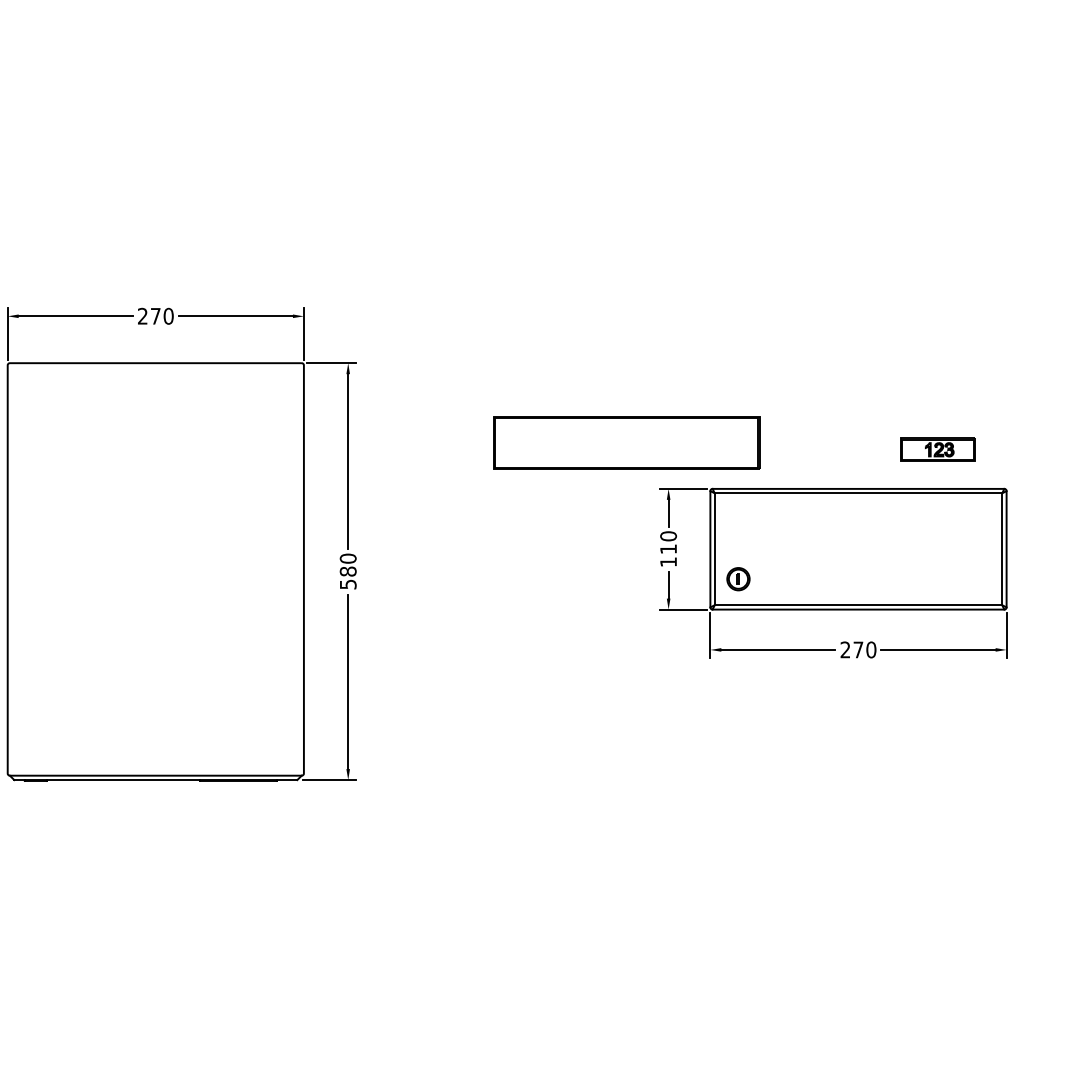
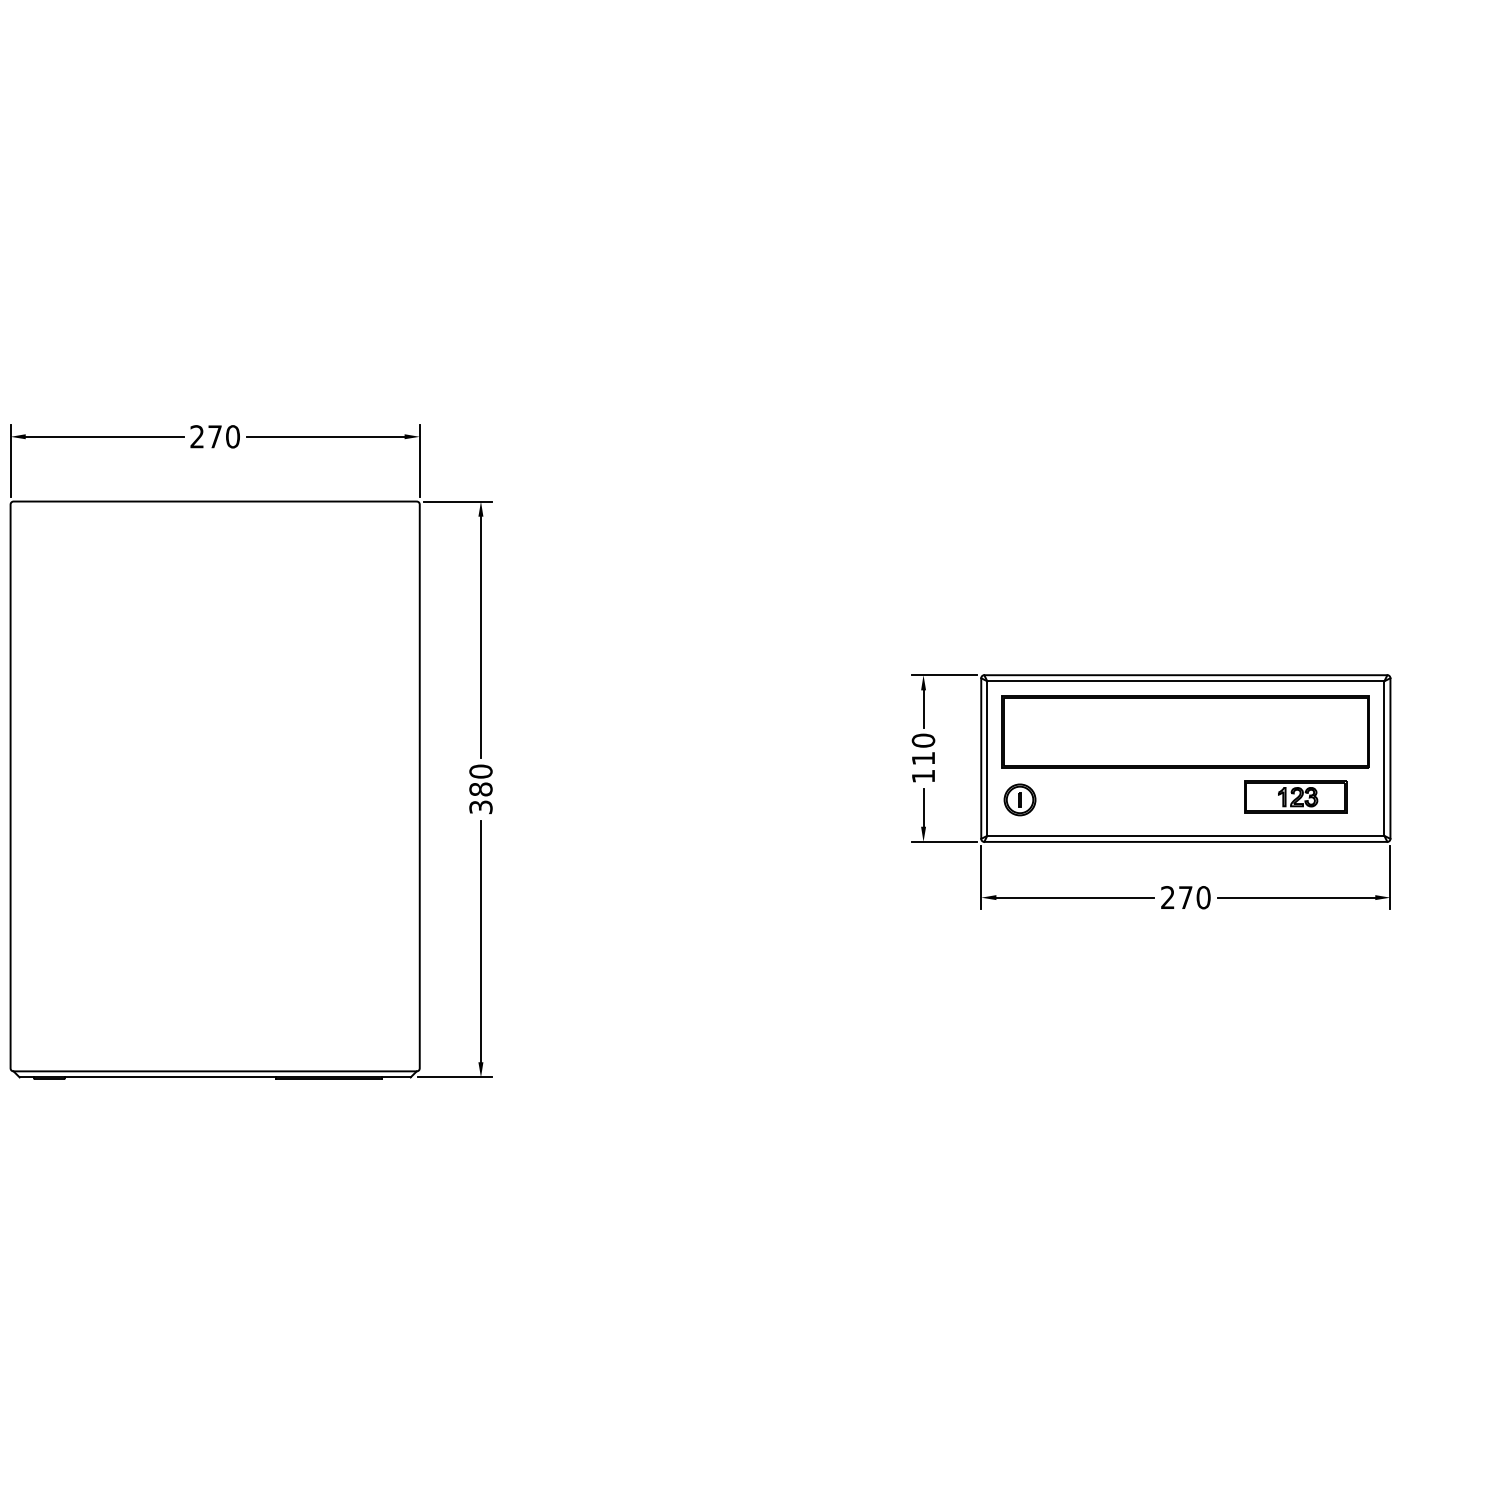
part: (626, 442) -> (1185, 731), moved
part: (937, 449) -> (1295, 796), moved
text: (347, 583) -> (480, 806), 580 -> 380

